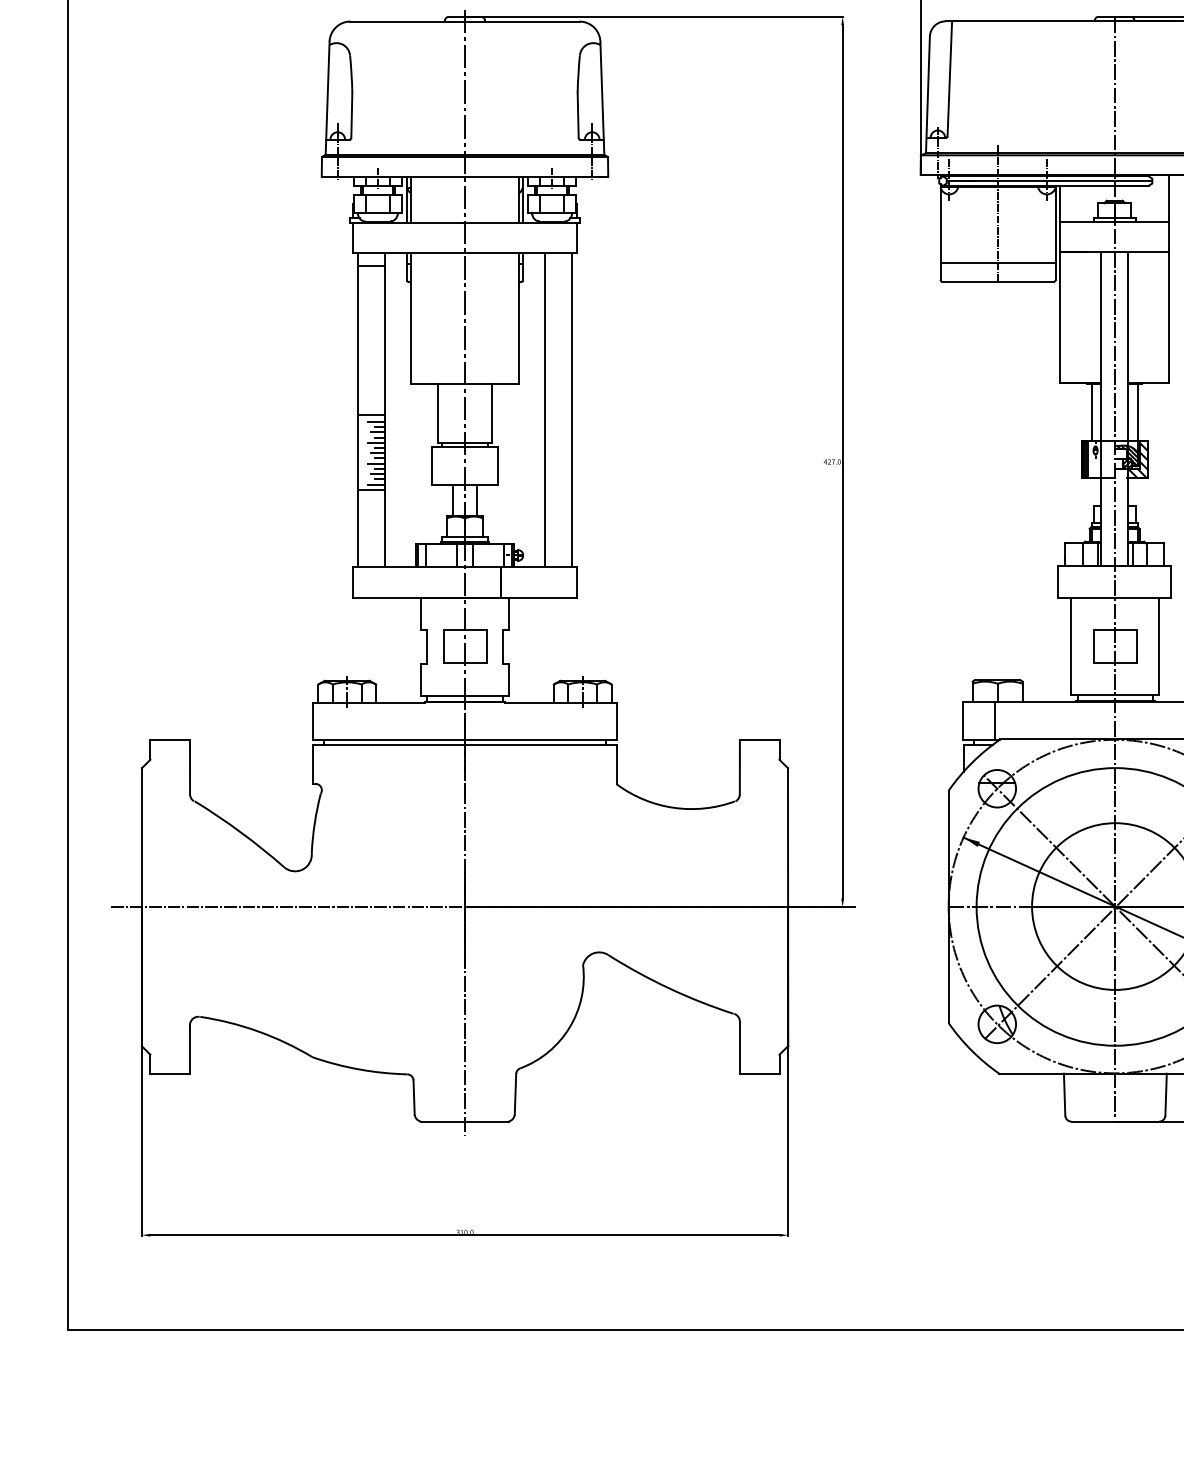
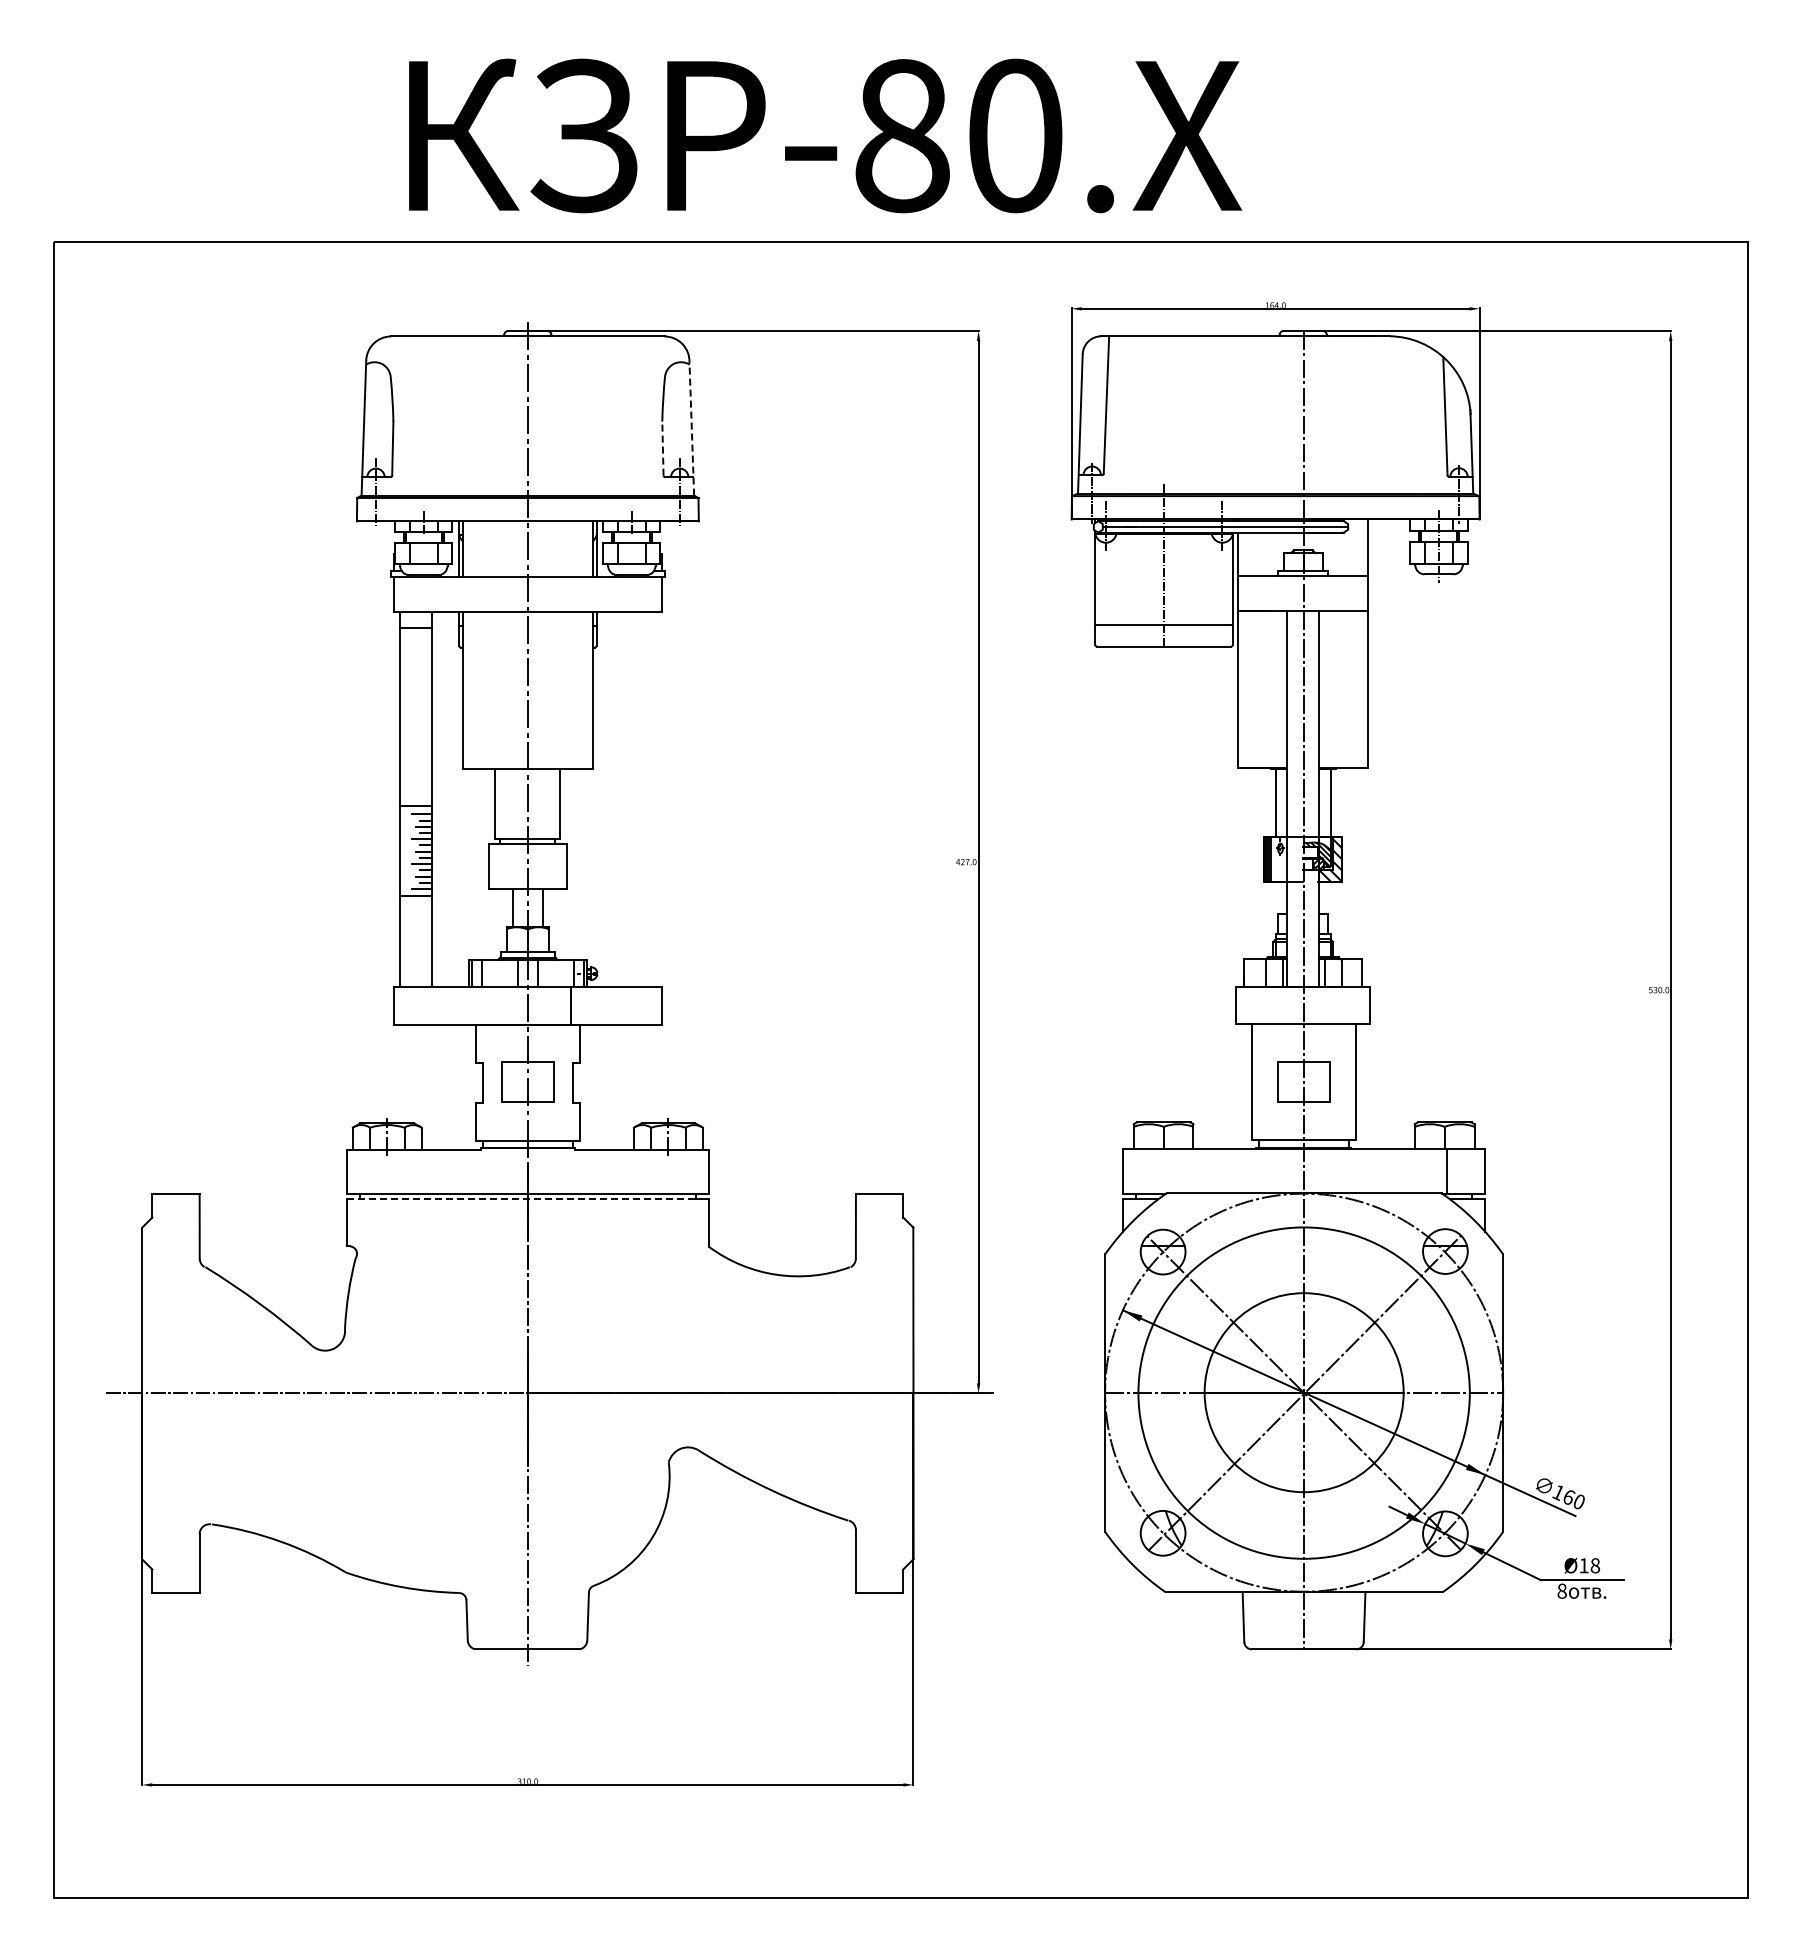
line: (602, 98) -> (691, 428), solid -> dashed
line: (577, 115) -> (662, 448), solid -> dashed
line: (545, 409) -> (623, 799), removed
line: (572, 409) -> (656, 799), removed
line: (995, 720) -> (1160, 1170), removed
line: (459, 744) -> (521, 1199), solid -> dashed

